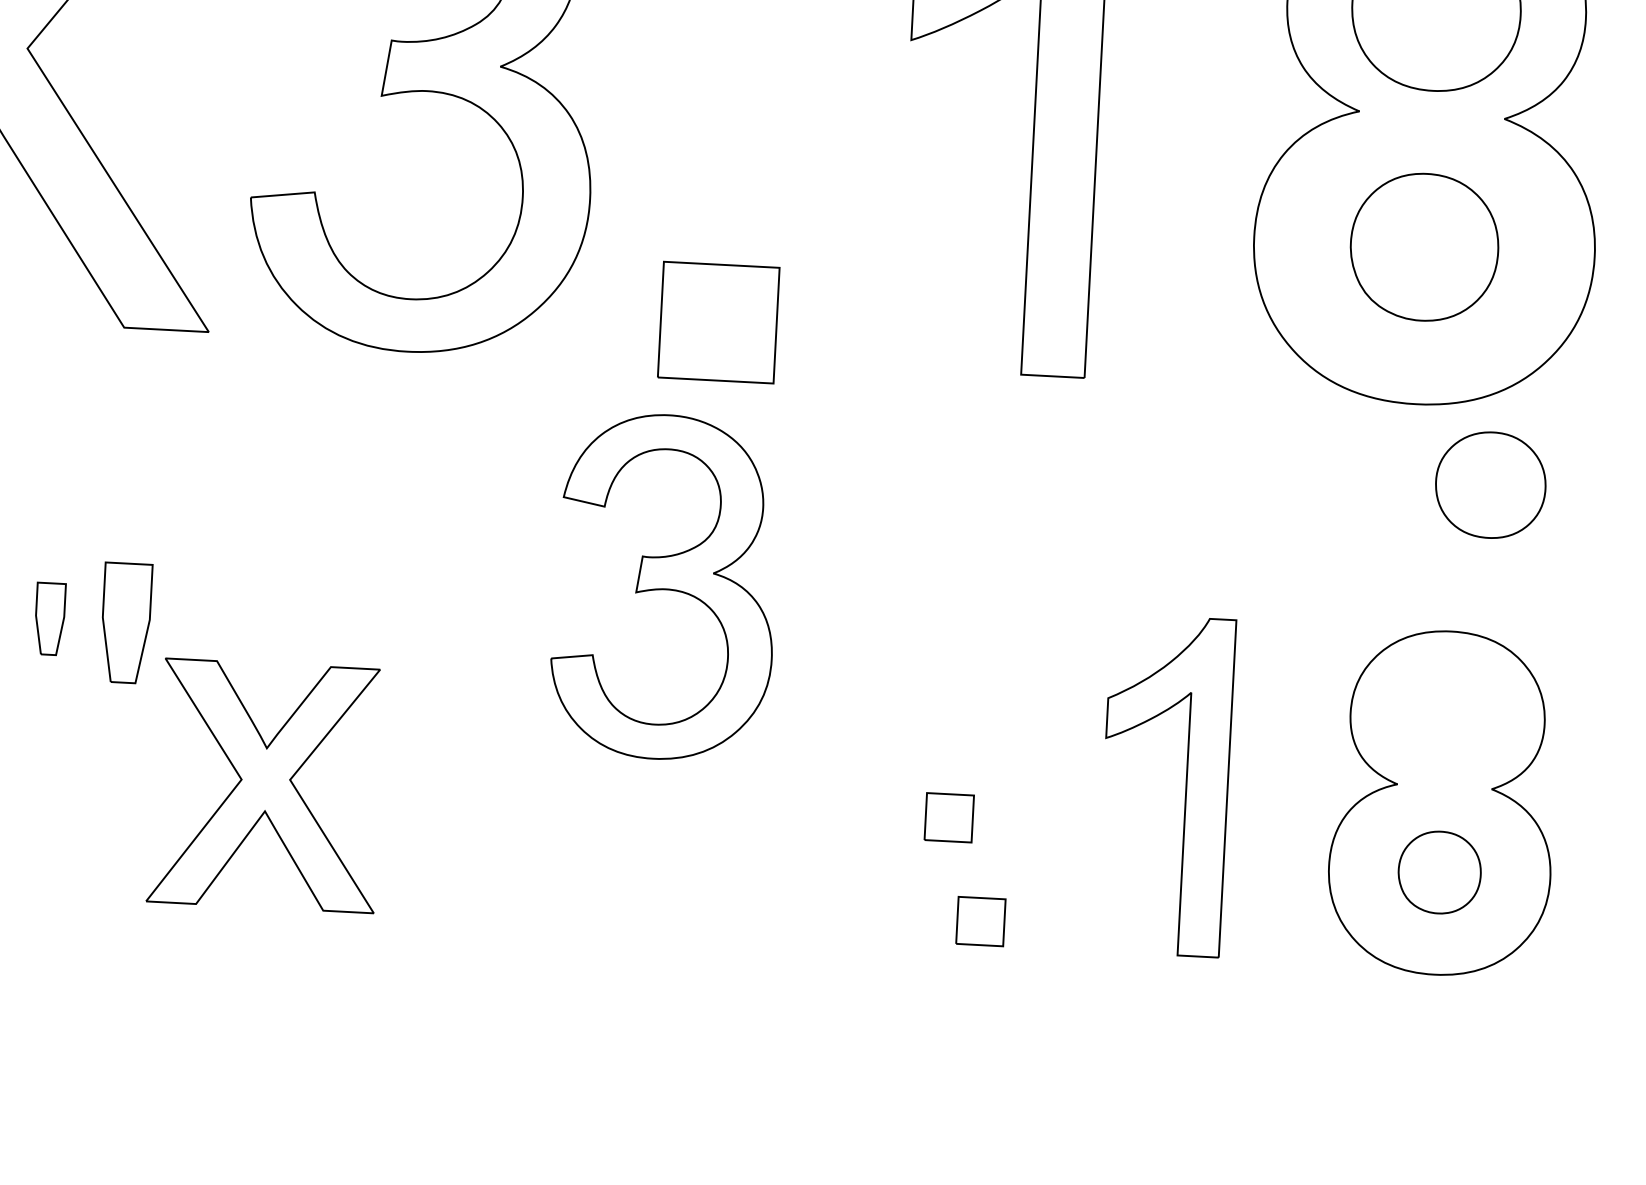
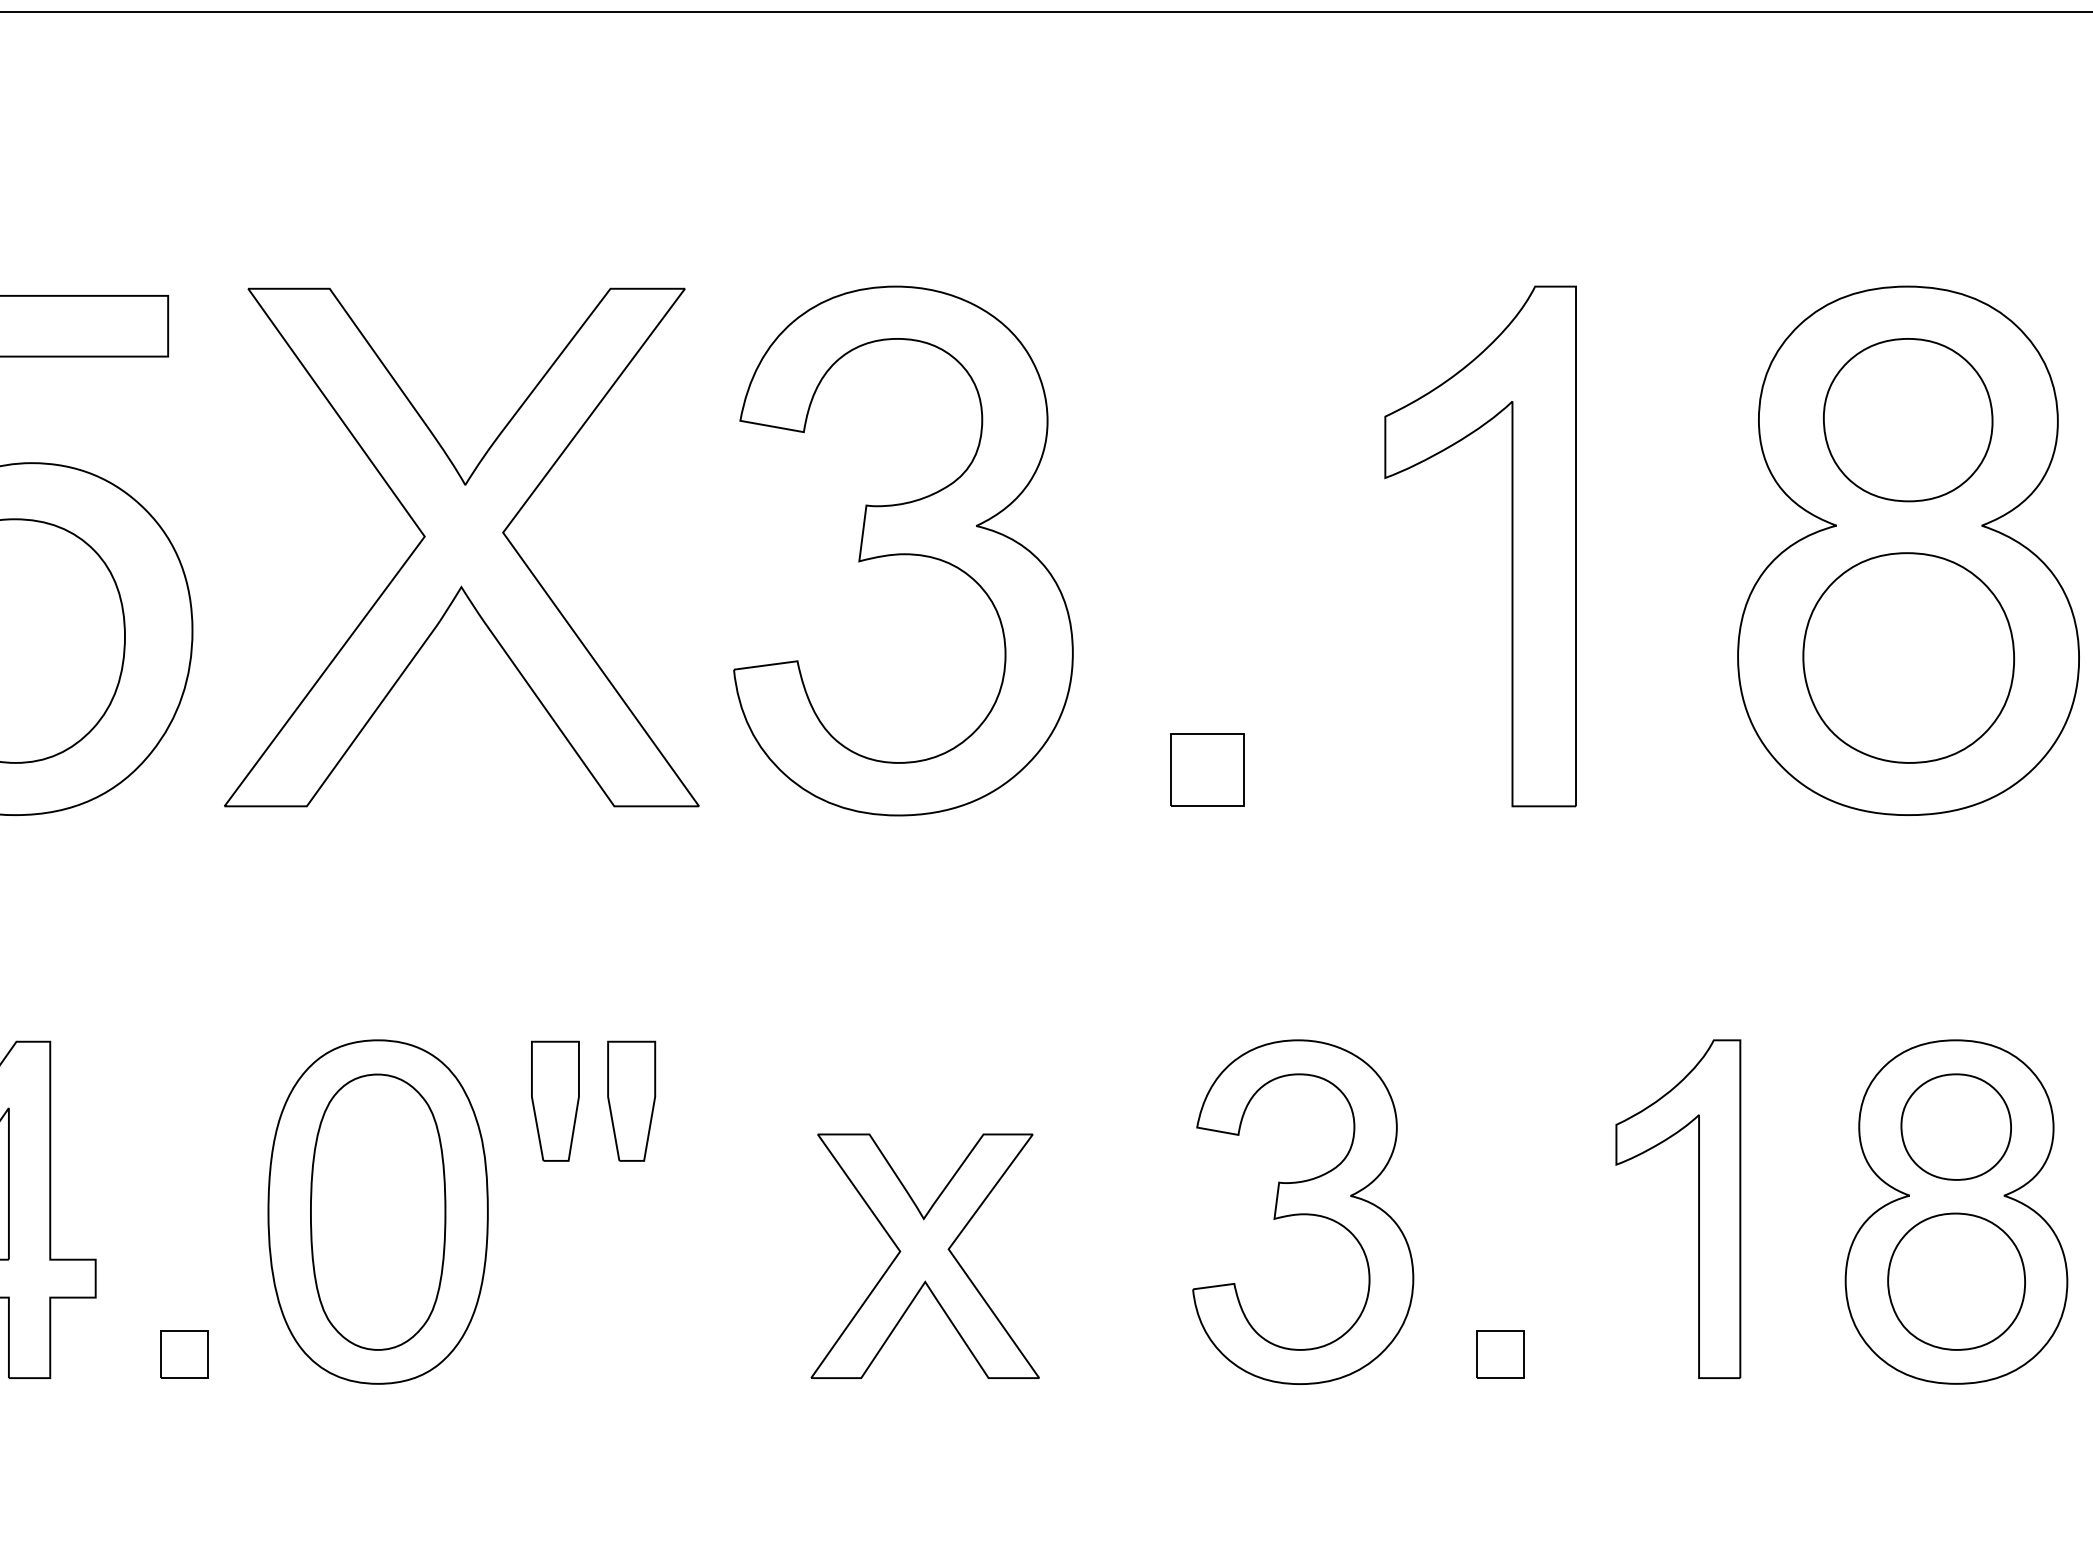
part: (1424, 246) -> (1908, 657), size x1.43
part: (718, 321) -> (1207, 769), size x0.62
part: (1490, 484) -> (1955, 1126), moved
part: (665, 586) -> (1303, 1211), moved
part: (50, 618) -> (555, 1100), size x1.67
part: (265, 784) -> (924, 1255), moved
part: (948, 817) -> (1463, 1252), removed
part: (1439, 872) -> (1956, 1281), size x1.67

